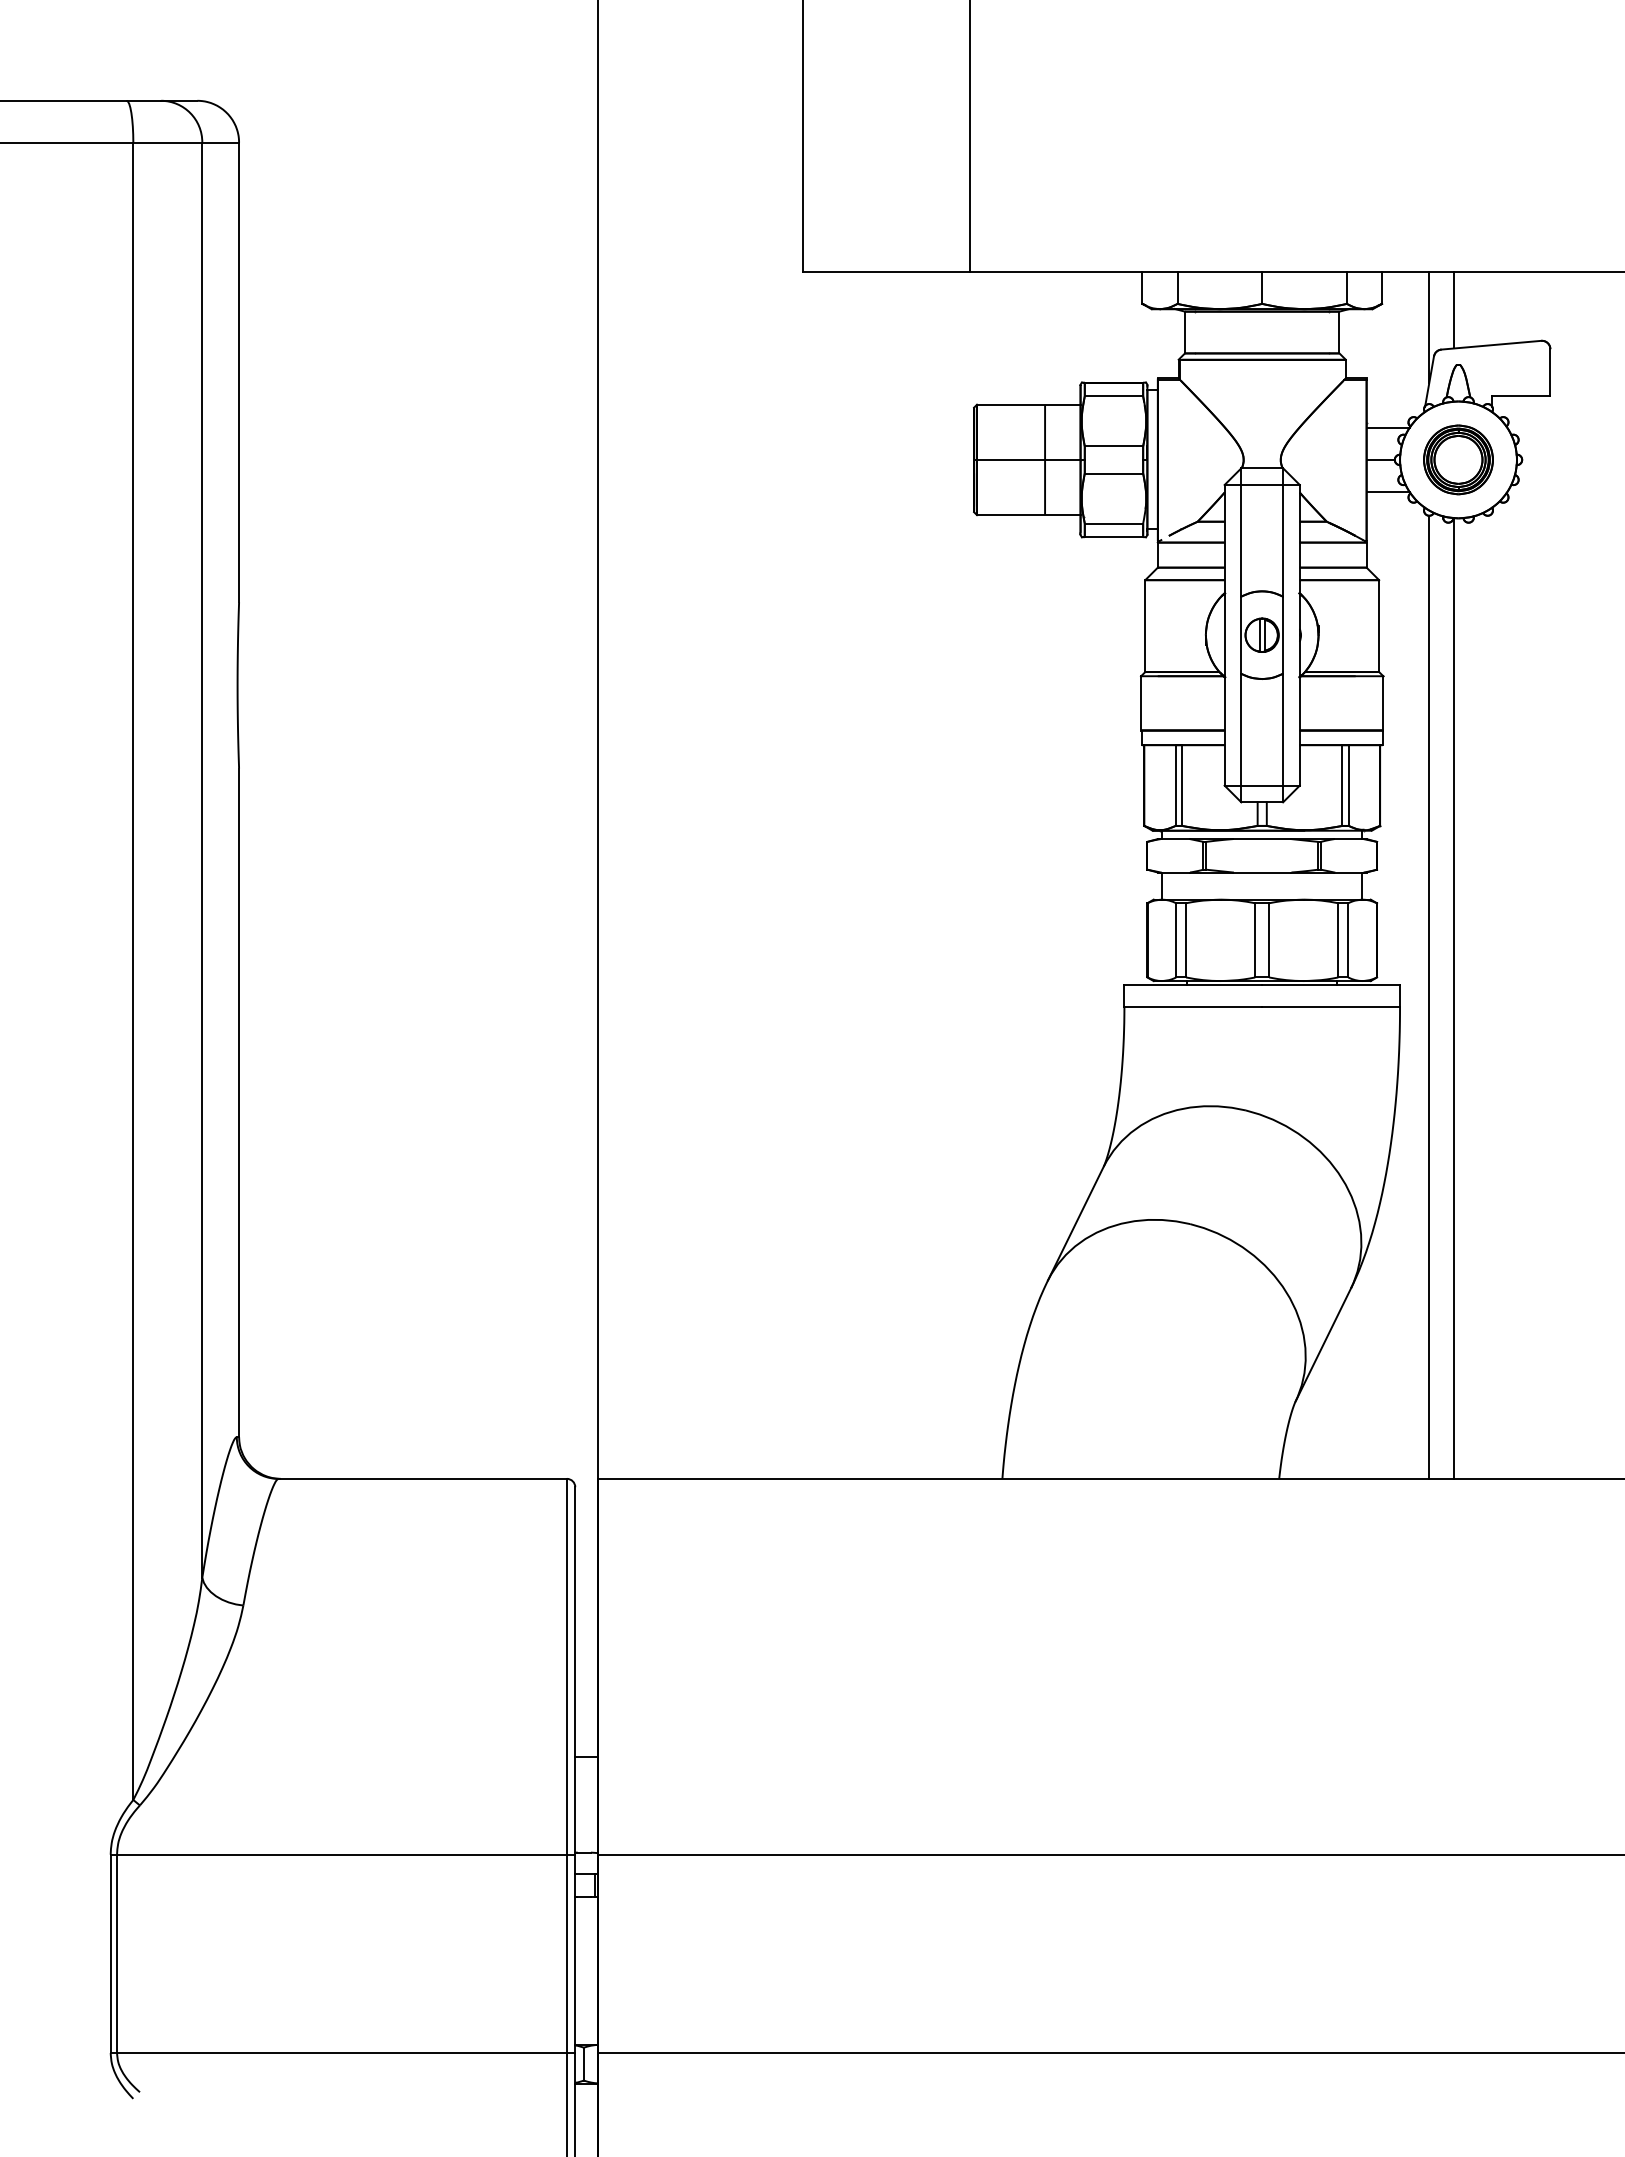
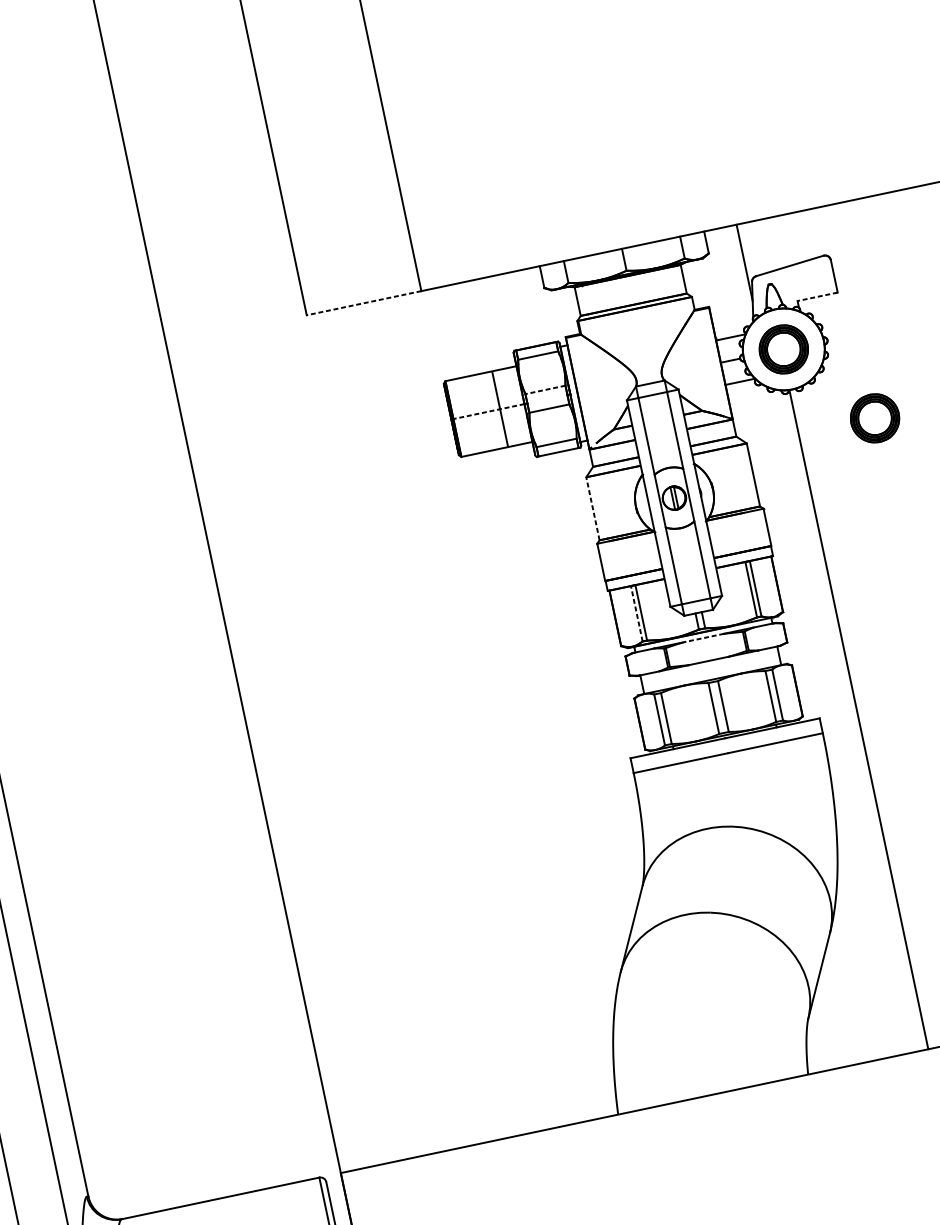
line: (886, 272) -> (364, 303), solid -> dashed
line: (1454, 310) -> (759, 247), removed
line: (1520, 396) -> (817, 296), solid -> dashed
line: (1113, 446) -> (545, 390), solid -> dashed
line: (1028, 459) -> (488, 411), solid -> dashed
part: (1565, 582) -> (874, 418), added
line: (1145, 626) -> (593, 509), solid -> dashed
line: (1175, 785) -> (636, 613), solid -> dashed
line: (1261, 839) -> (703, 638), solid -> dashed
line: (1429, 996) -> (841, 721), removed

